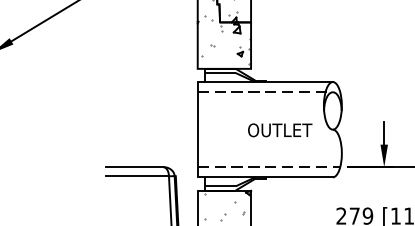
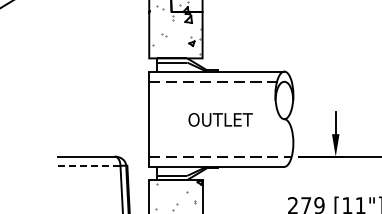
text: (280, 130) -> (221, 120), moved
line: (137, 176) -> (89, 166), solid -> dashed

